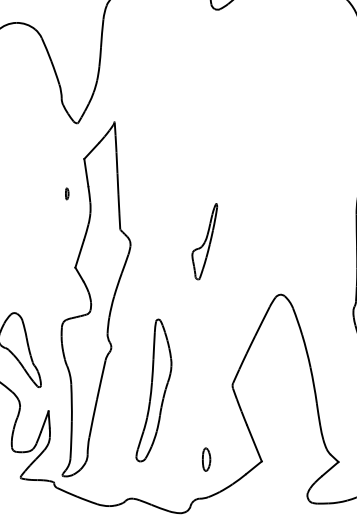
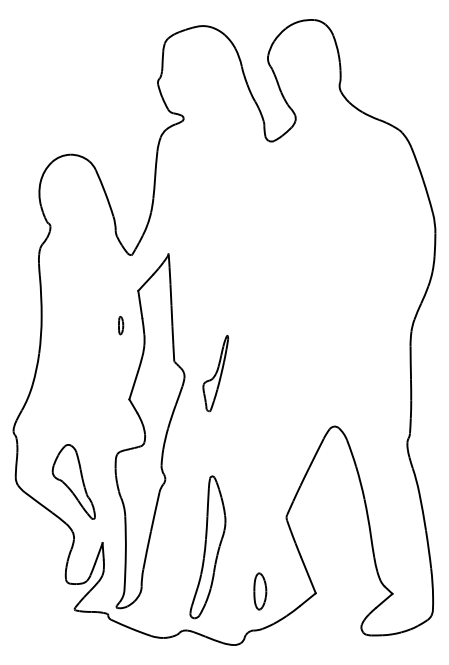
part: (67, 193) -> (121, 325), size x1.6
part: (204, 241) -> (215, 373), moved
part: (153, 390) -> (207, 547), moved
part: (206, 459) -> (260, 591), size x1.6

